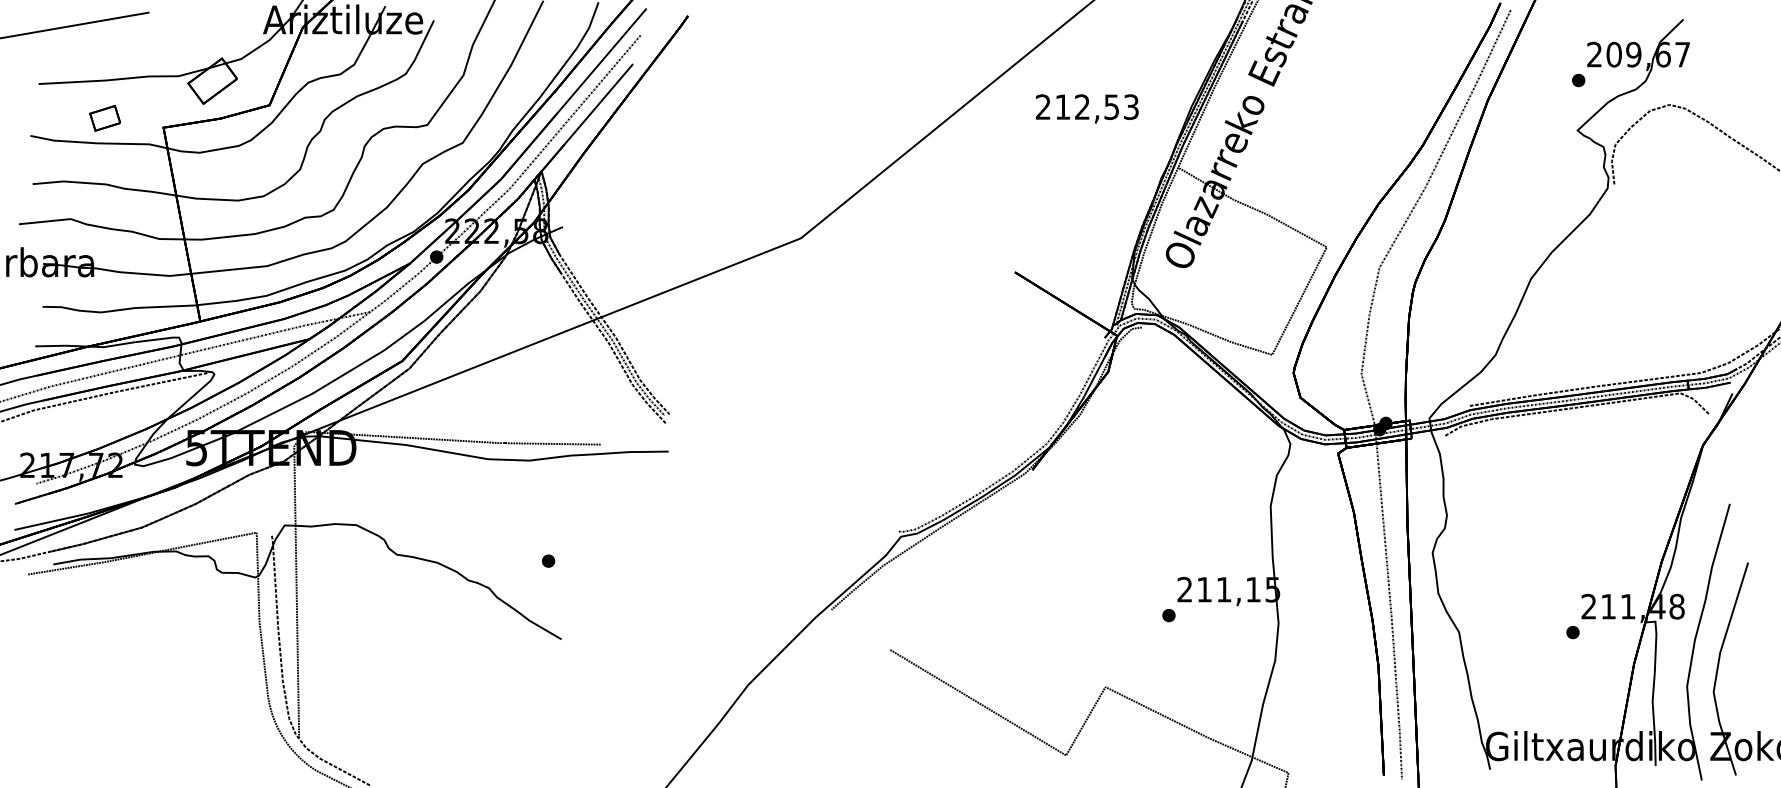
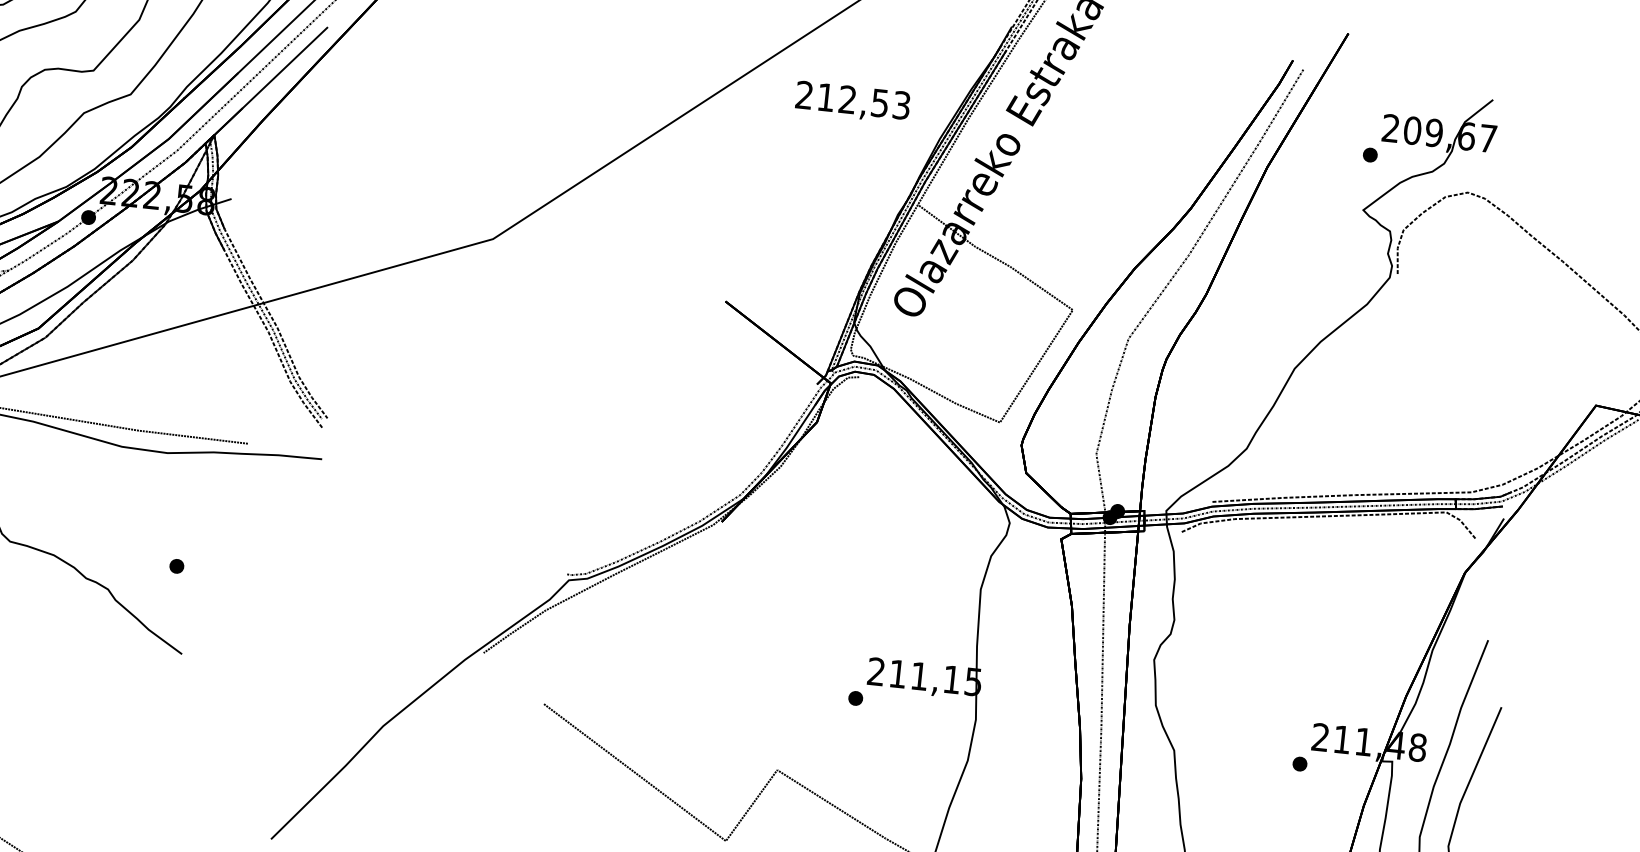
text: (1087, 108) -> (853, 101), moved

